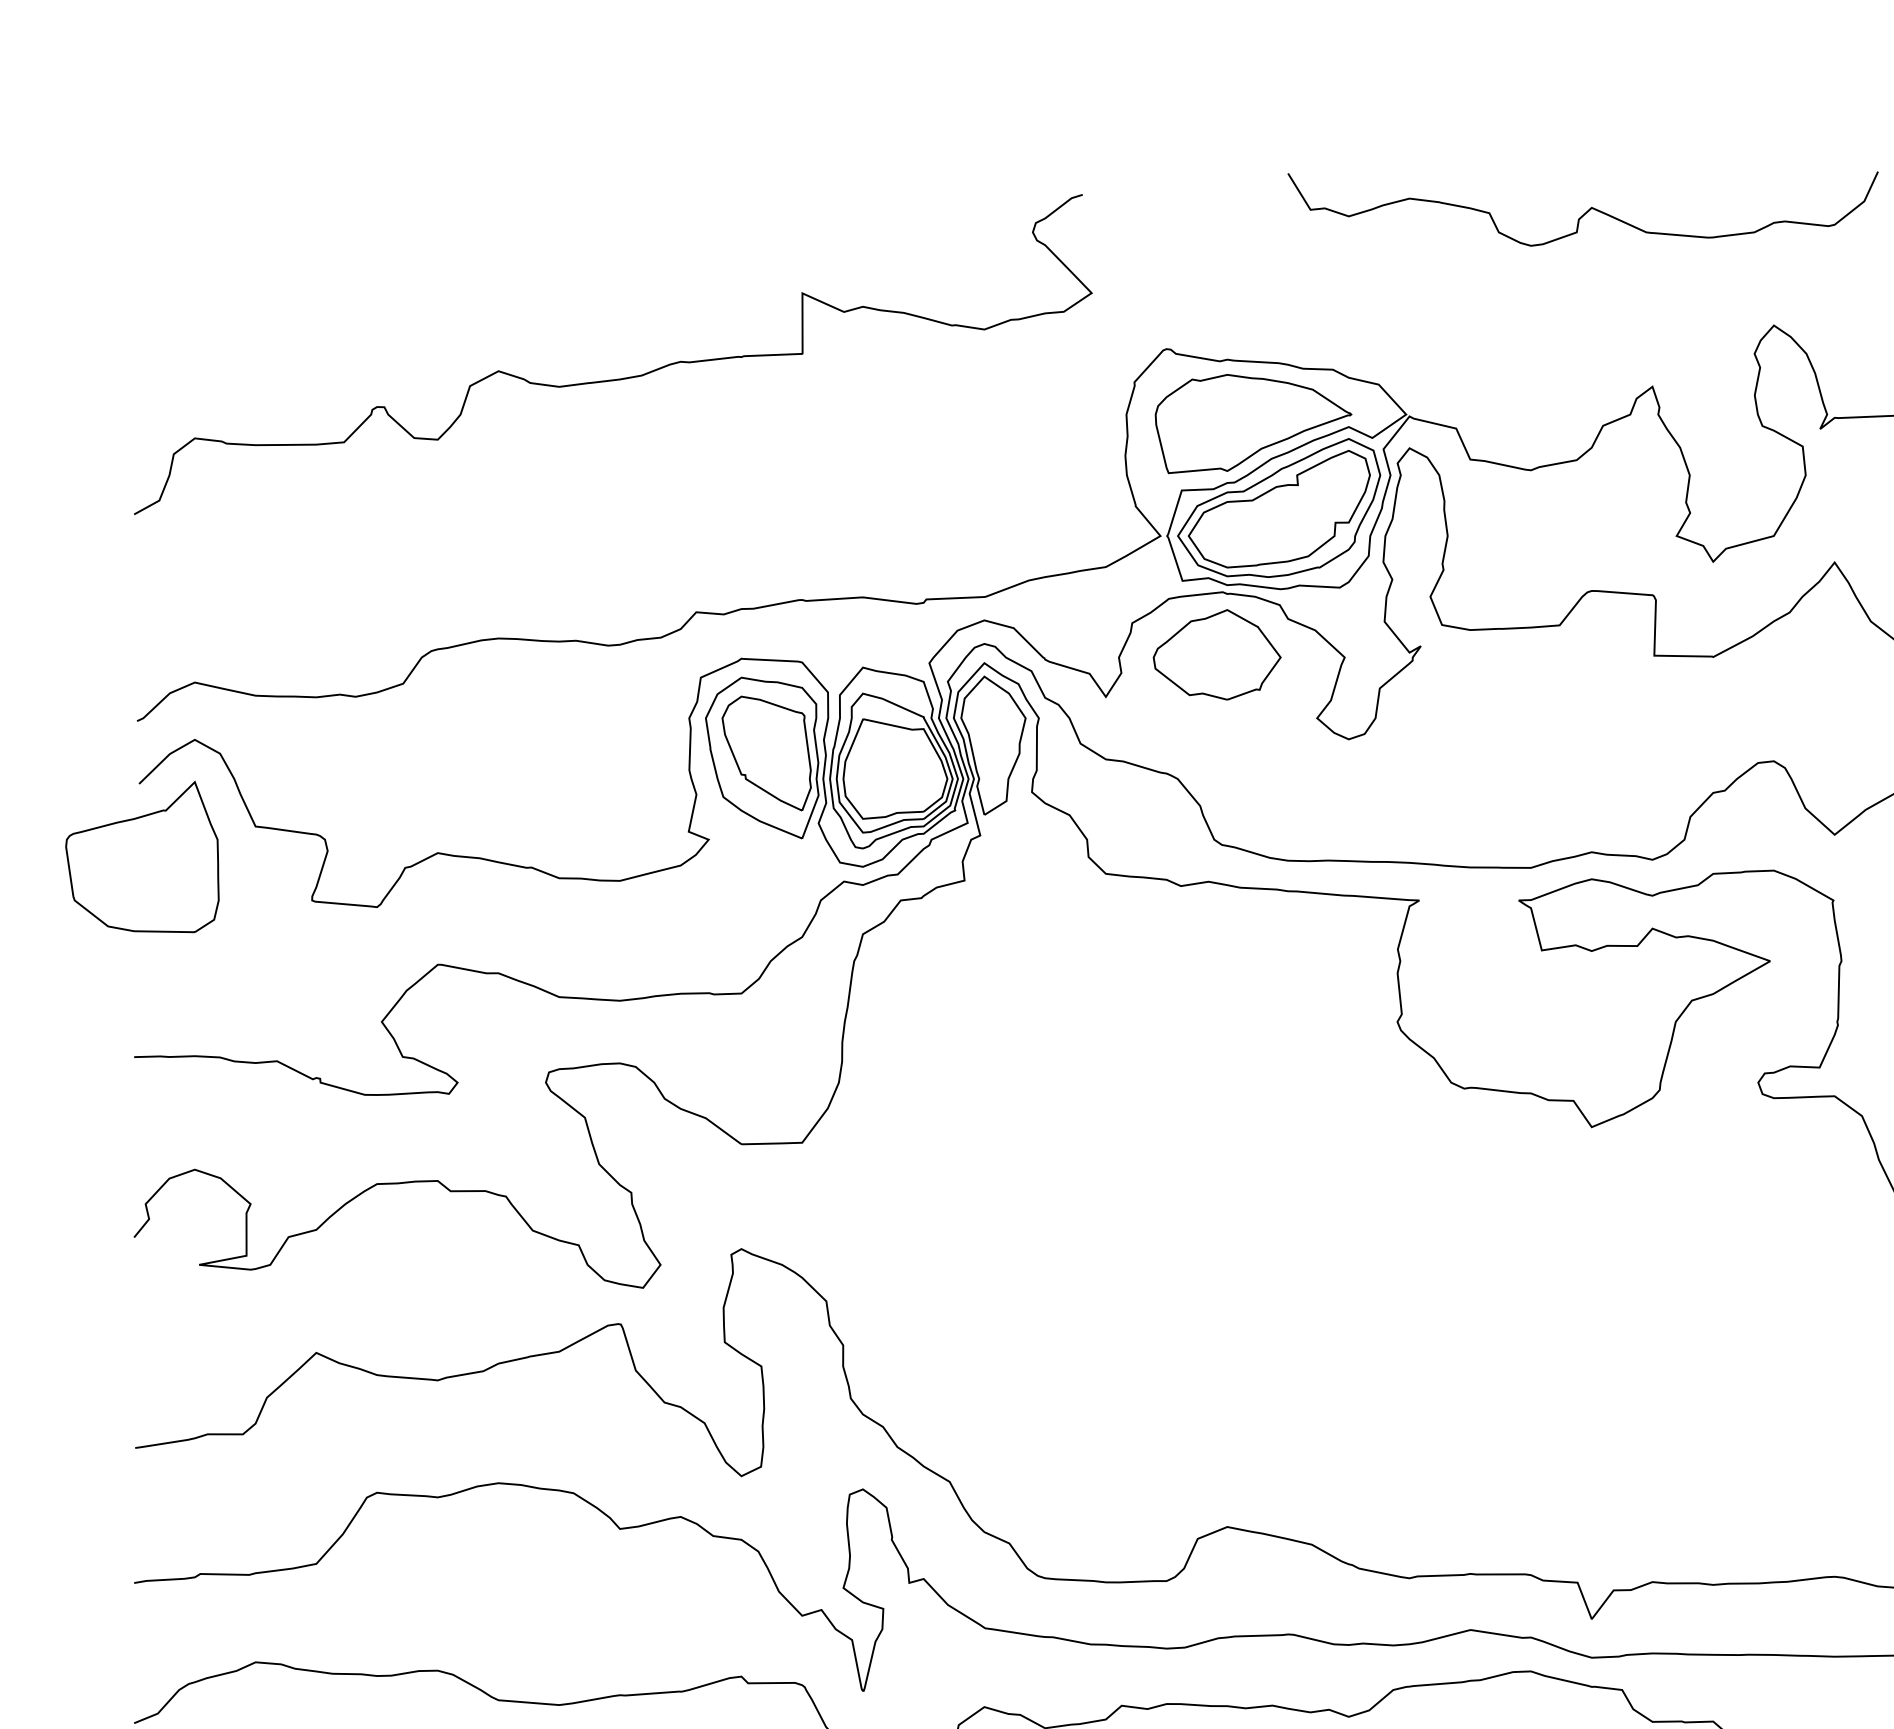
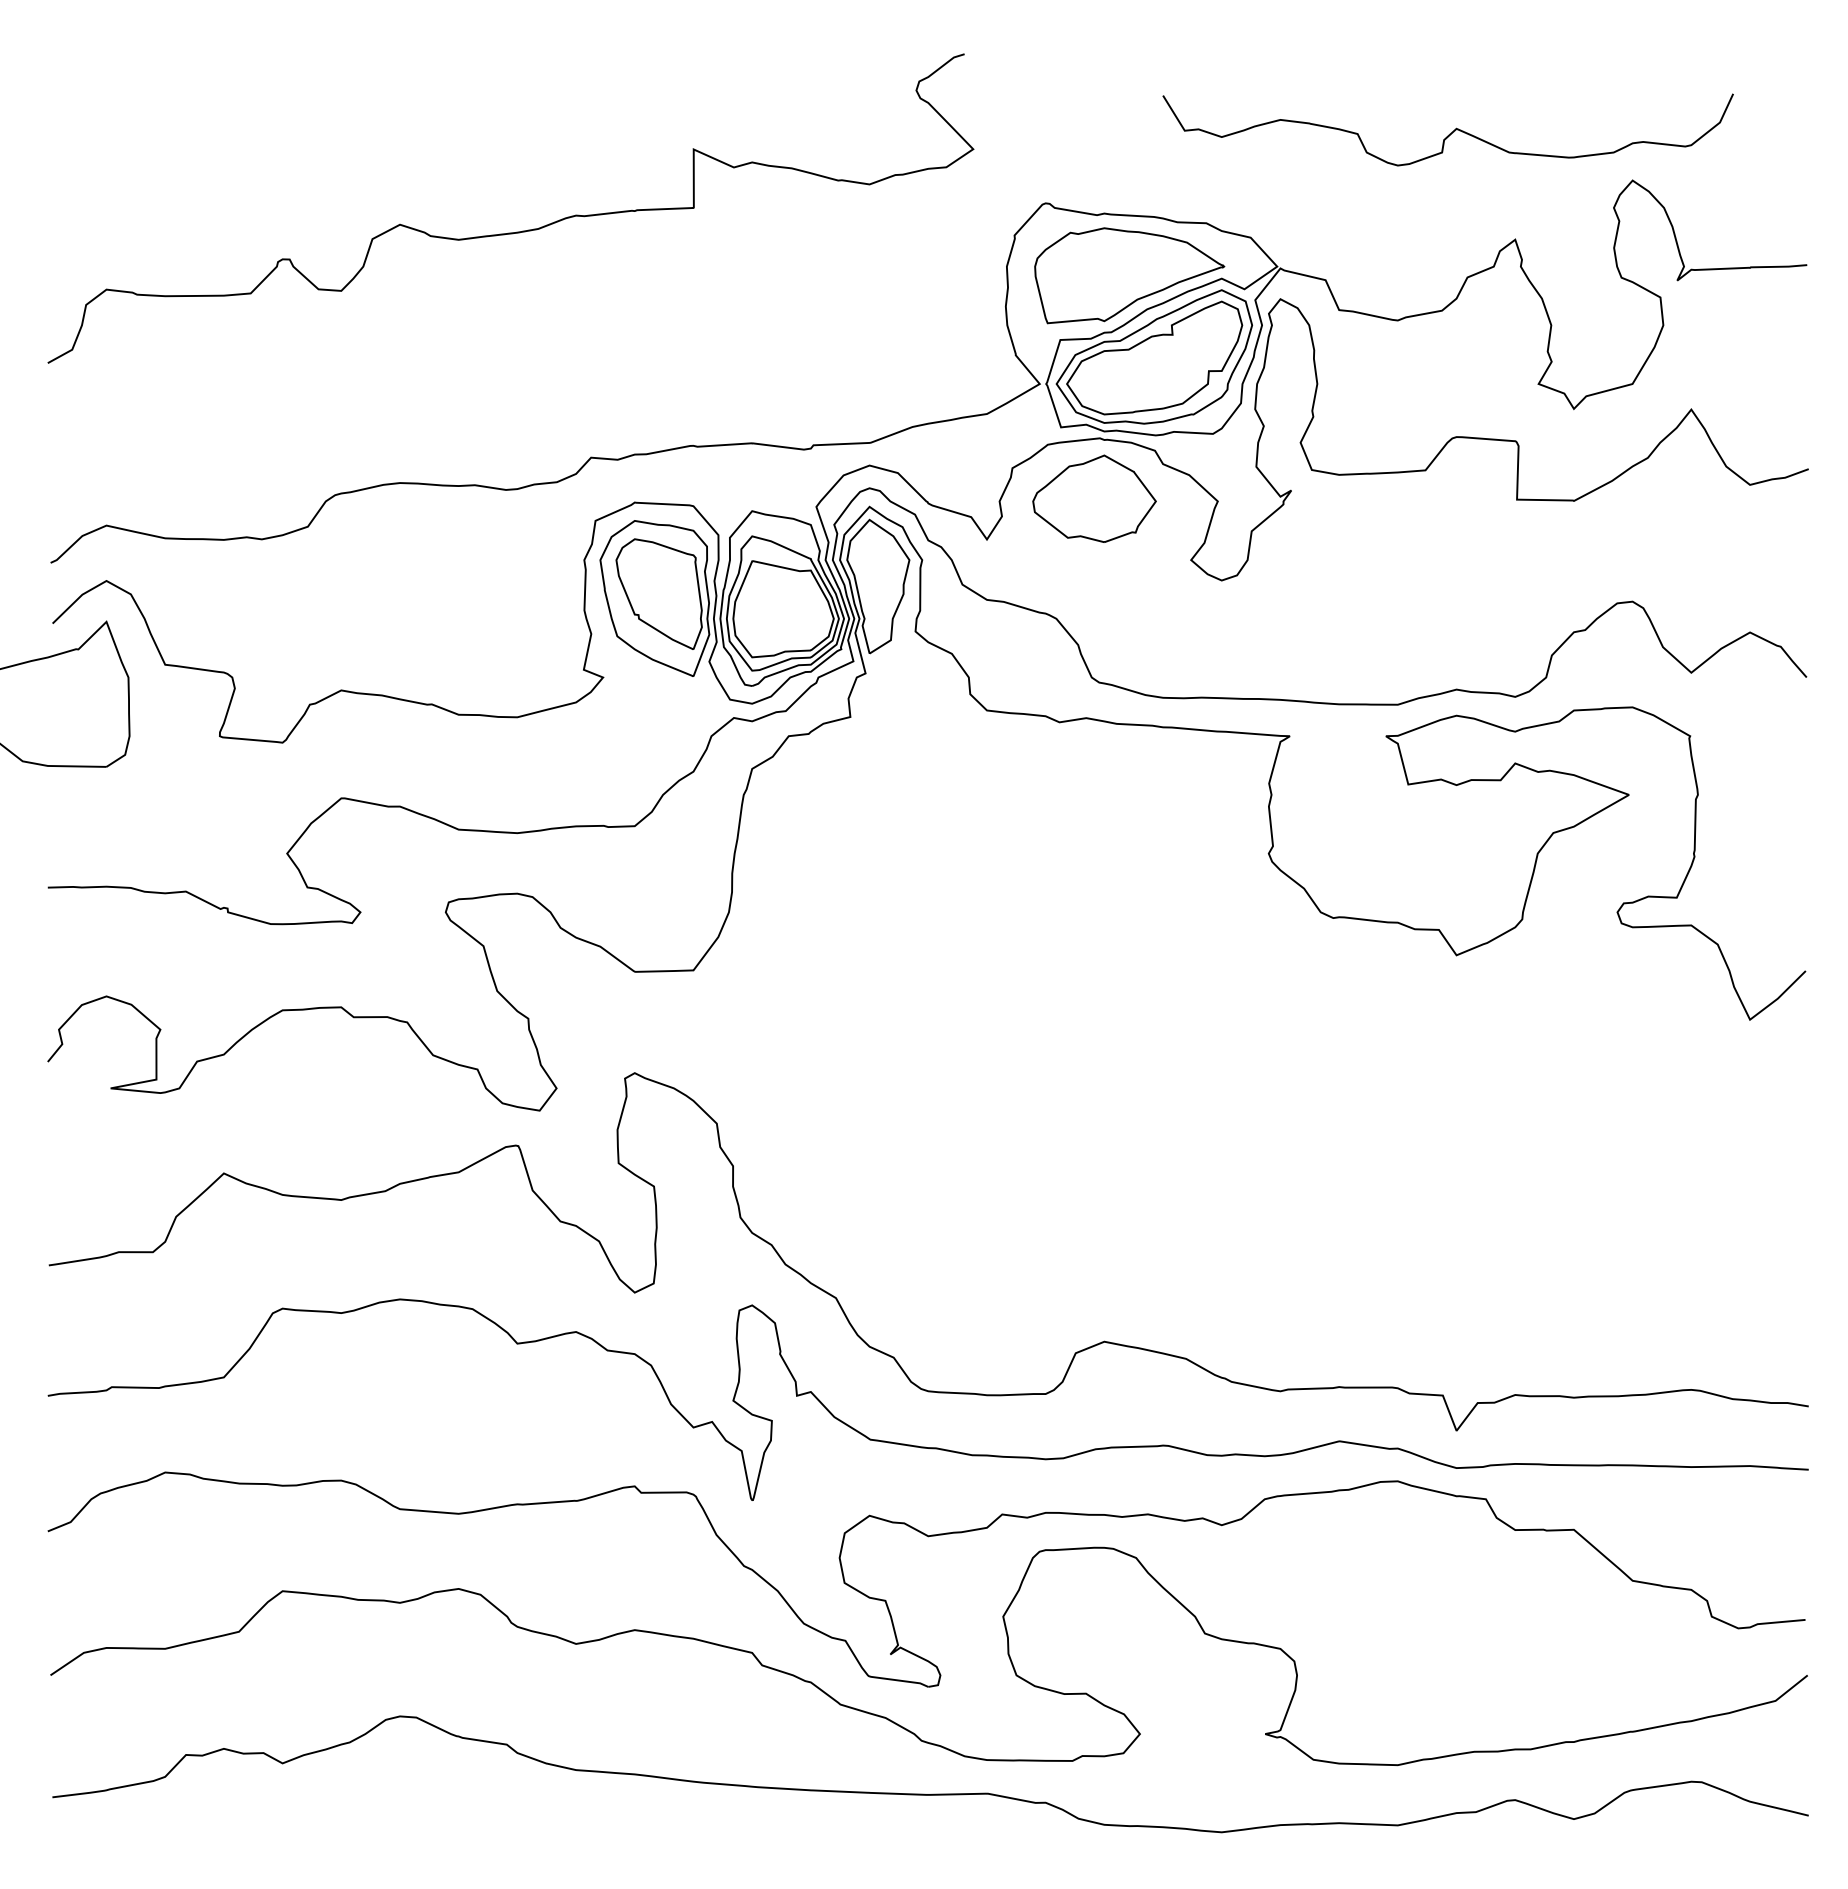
curve: (1584, 212) -> (1449, 133), moved

